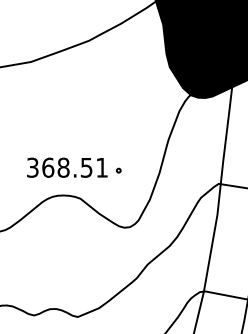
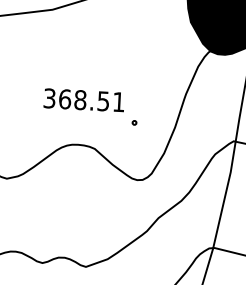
text: (67, 167) -> (84, 100), moved

